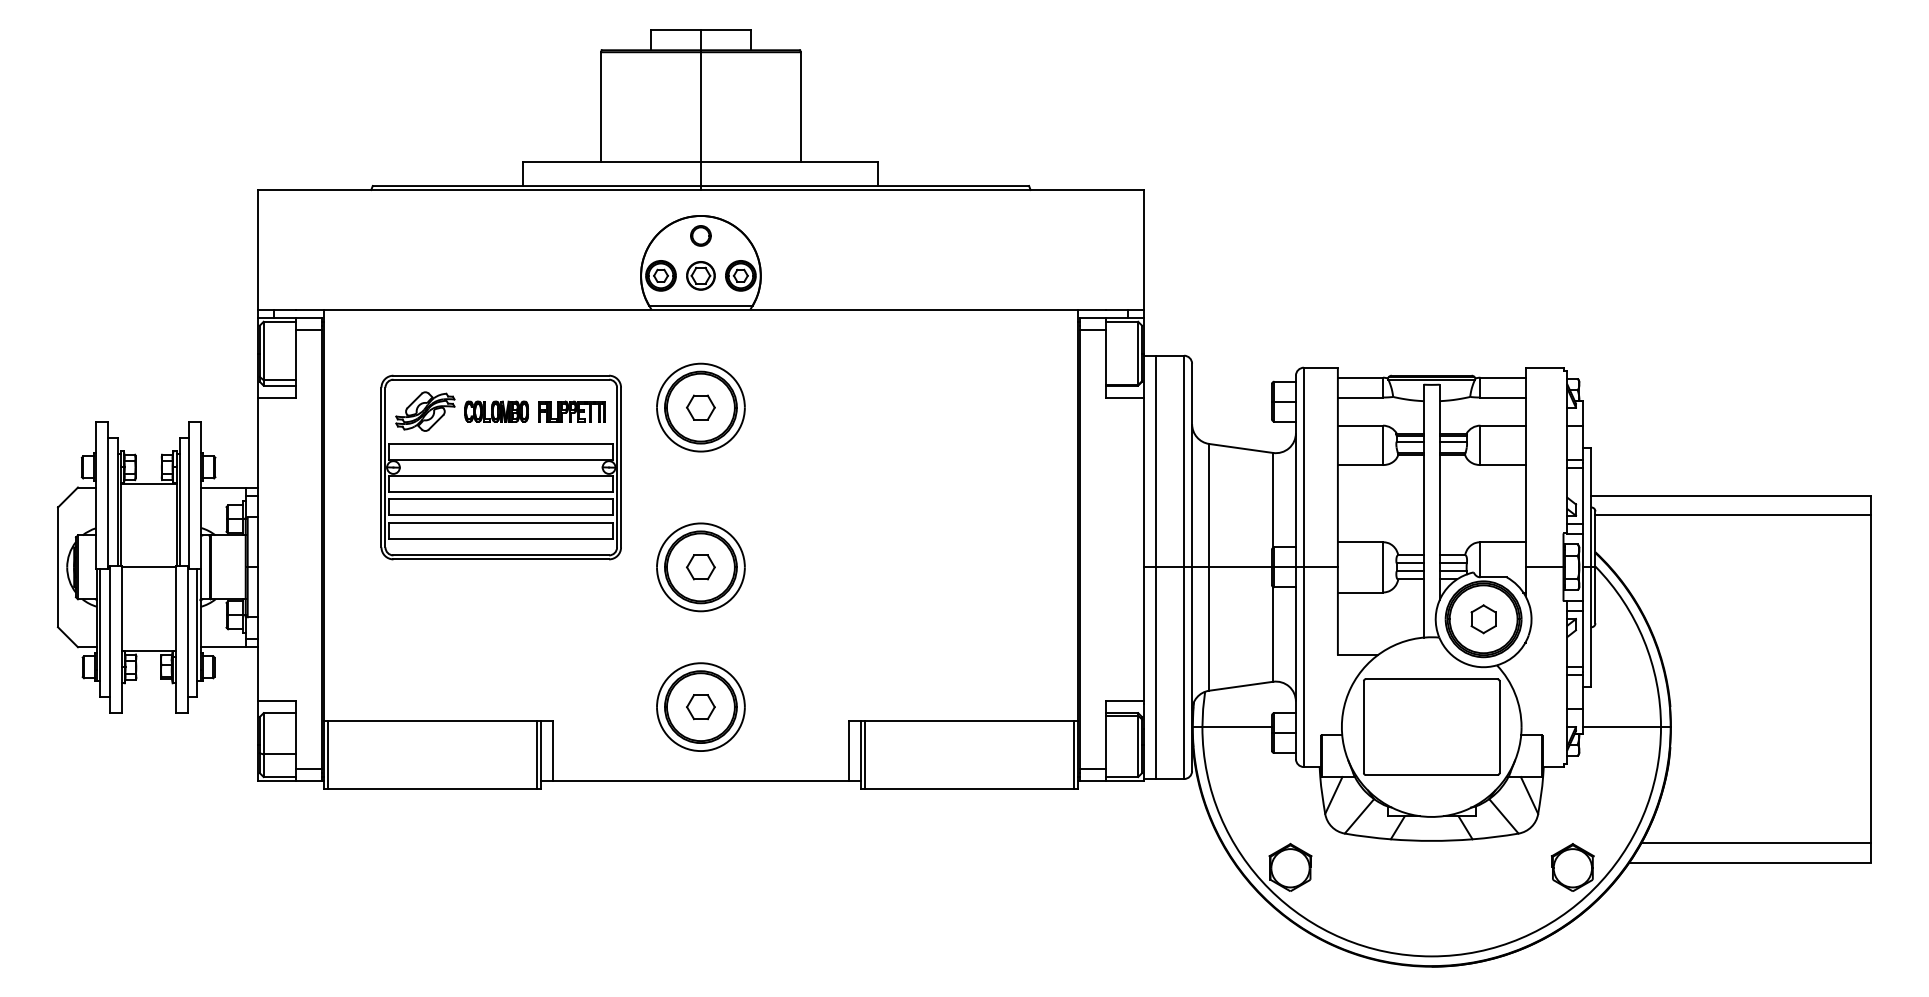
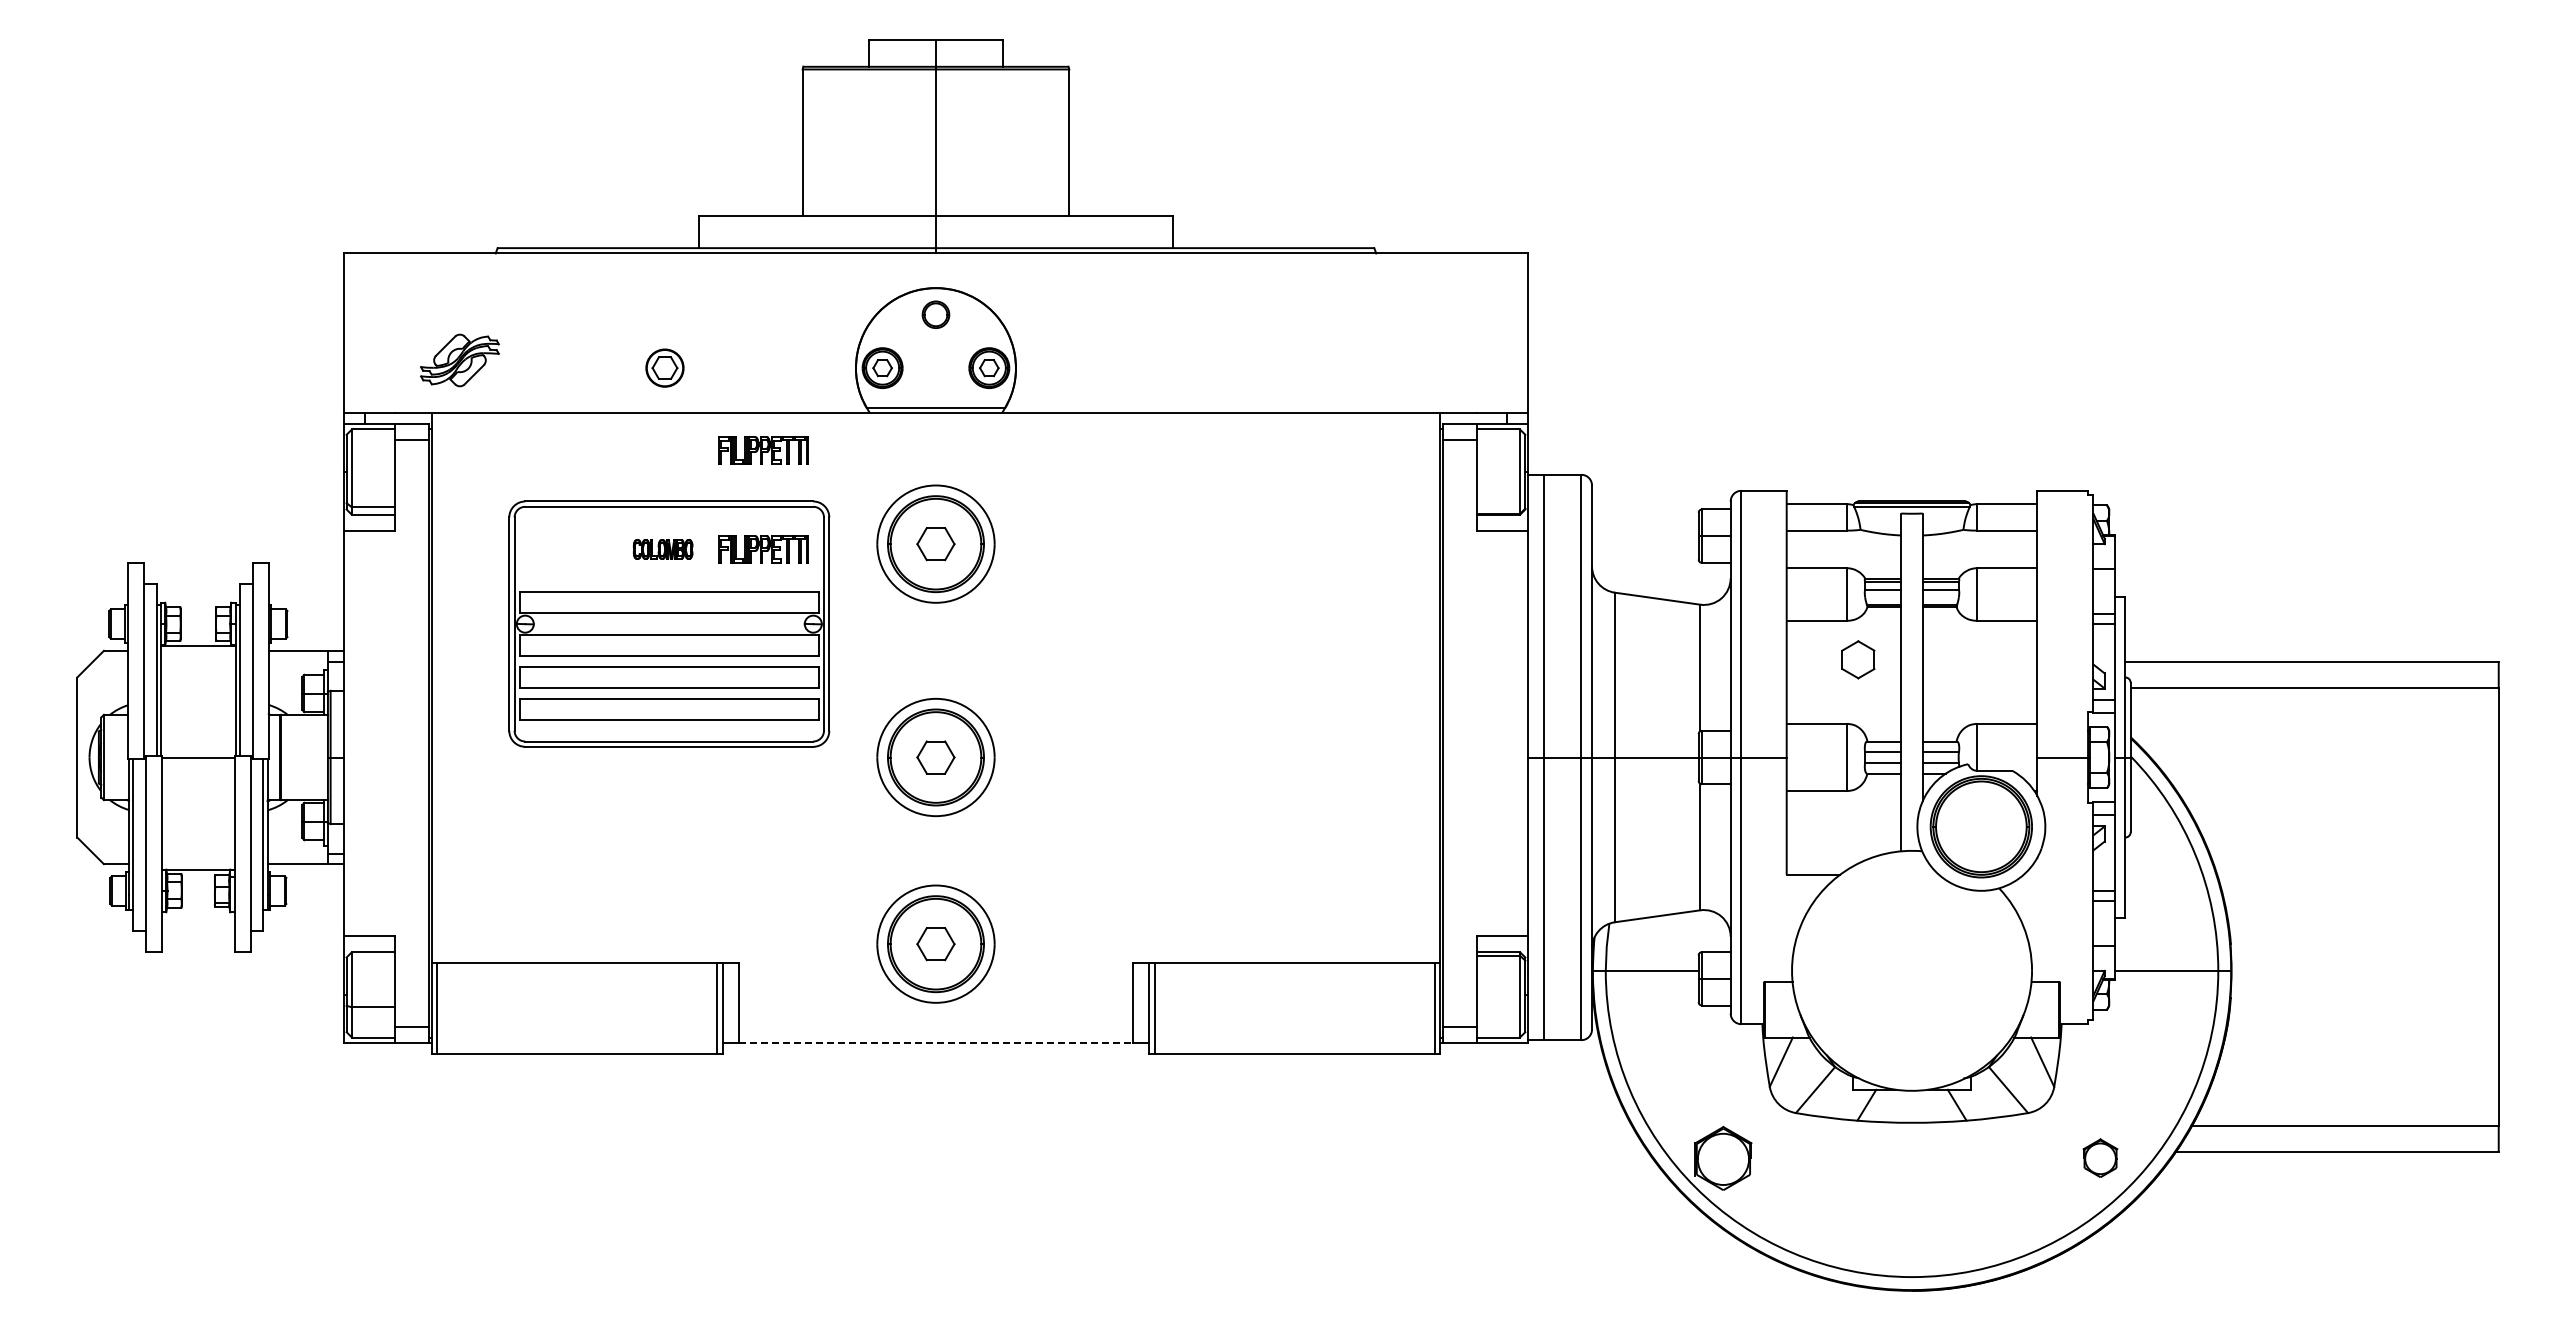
part: (700, 275) -> (664, 367), moved
part: (571, 337) -> (763, 450), added
part: (425, 411) -> (459, 360), moved
part: (496, 411) -> (662, 549), size x0.7
part: (1483, 619) -> (1858, 659), moved
part: (1431, 726) -> (1911, 970), removed
line: (701, 780) -> (936, 1042), solid -> dashed
part: (1572, 866) -> (2100, 1157), size x0.6

